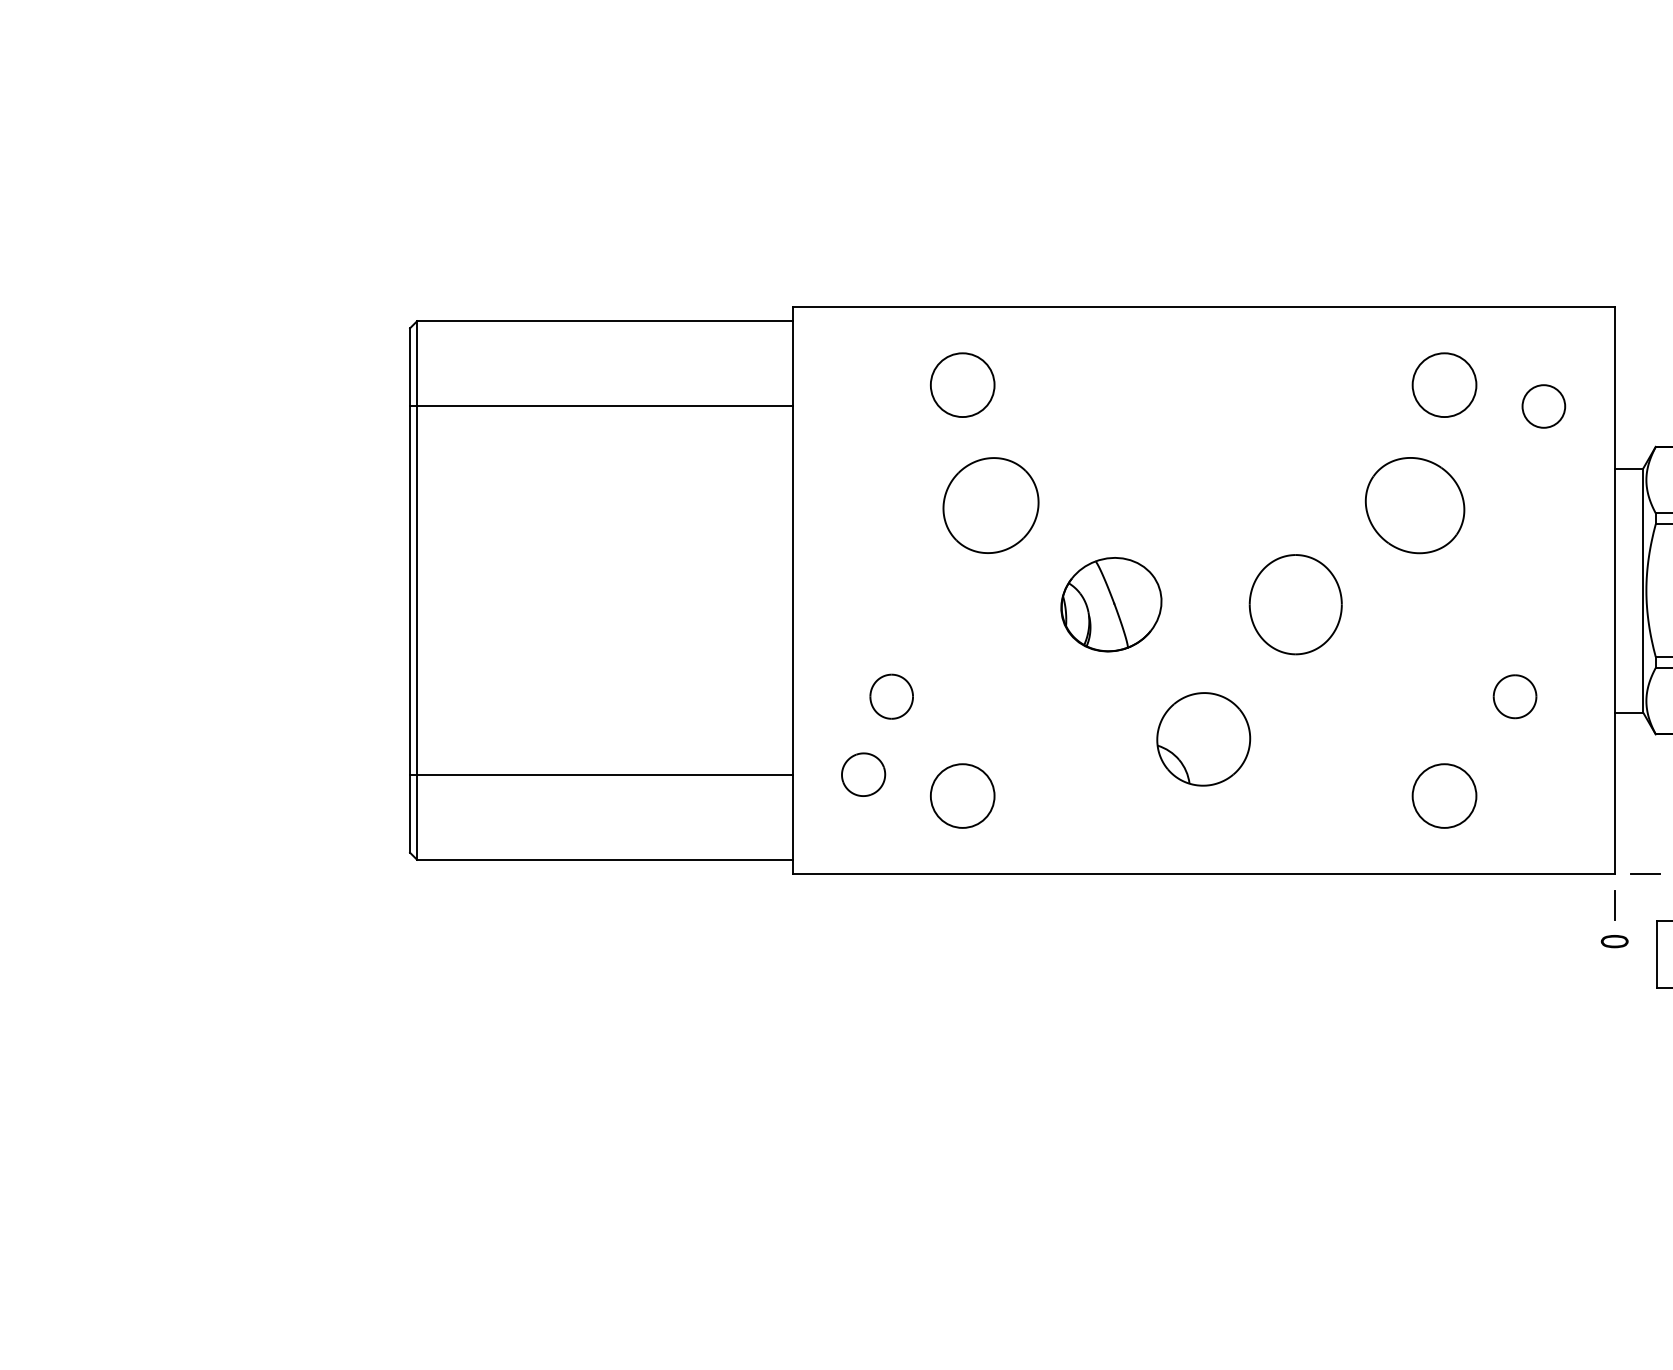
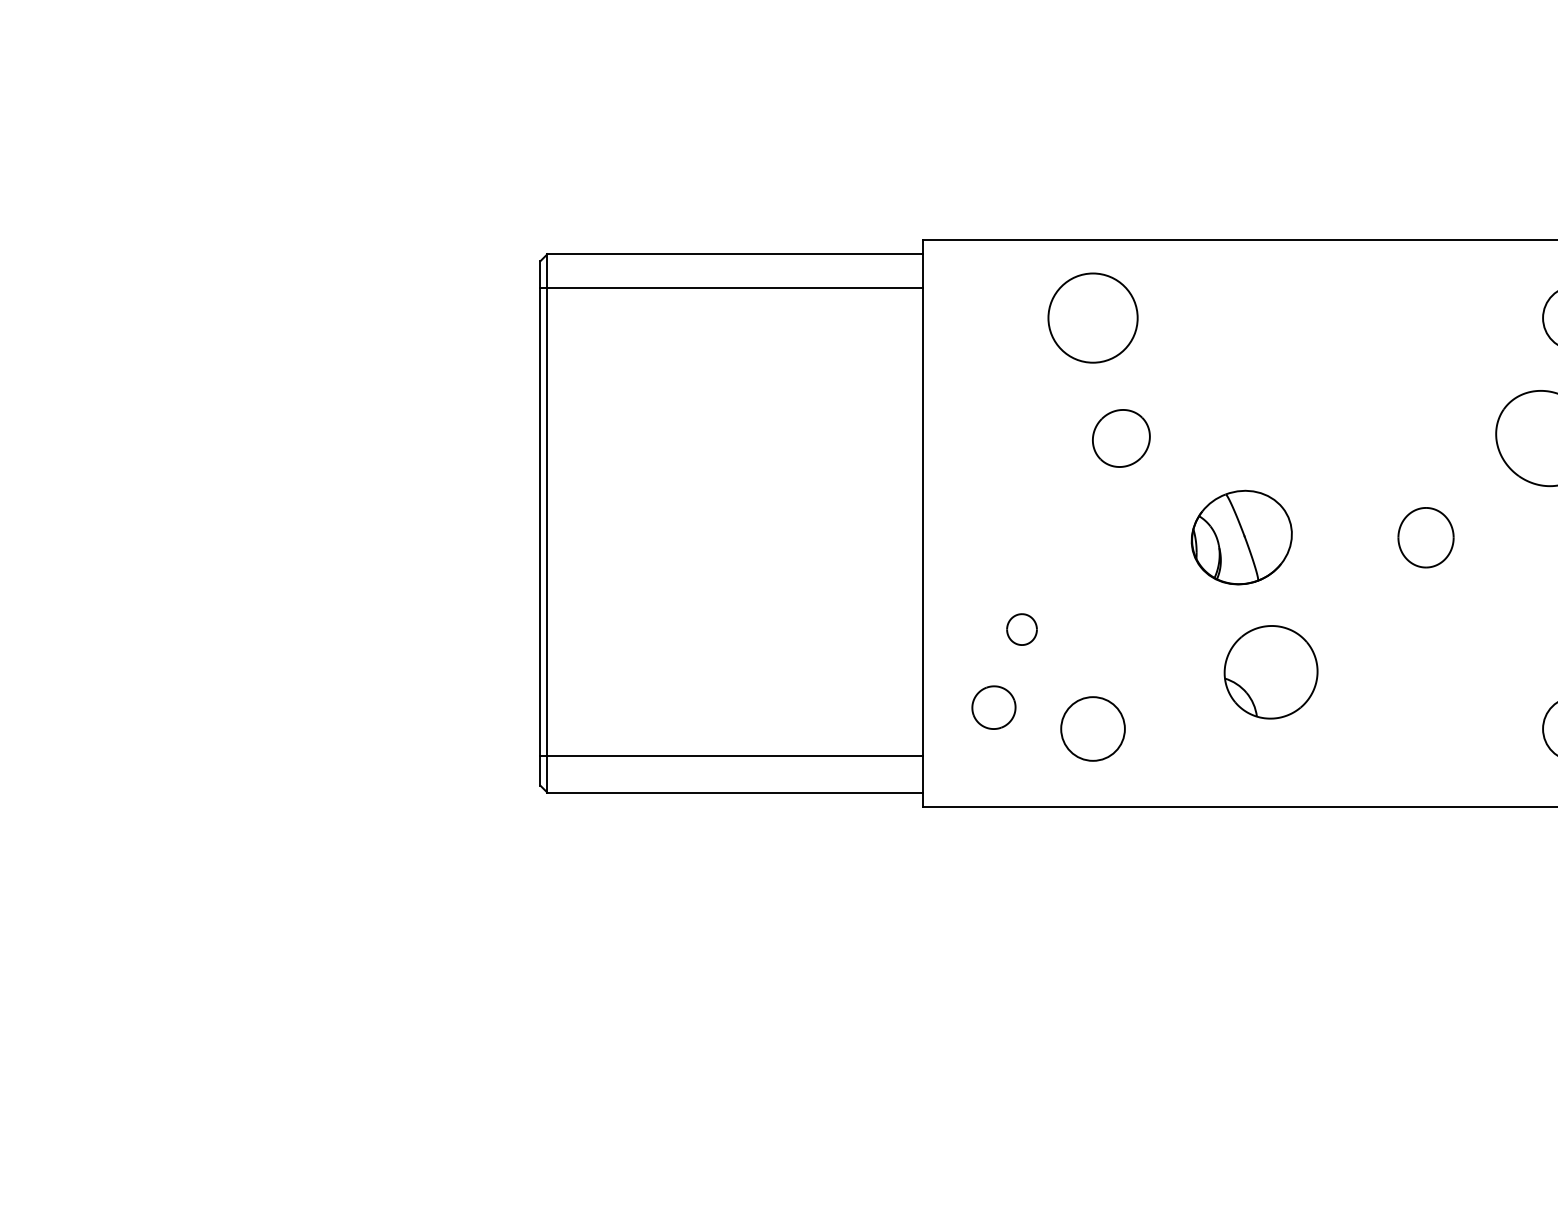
circle: (962, 385) -> (1092, 318), size x1.4
line: (601, 406) -> (731, 288), moved
part: (990, 505) -> (1120, 438), size x0.6
part: (1295, 604) -> (1425, 537), size x0.6
part: (891, 696) -> (1021, 629), size x0.7
part: (1203, 739) -> (1270, 672), moved
line: (601, 774) -> (731, 755), moved

